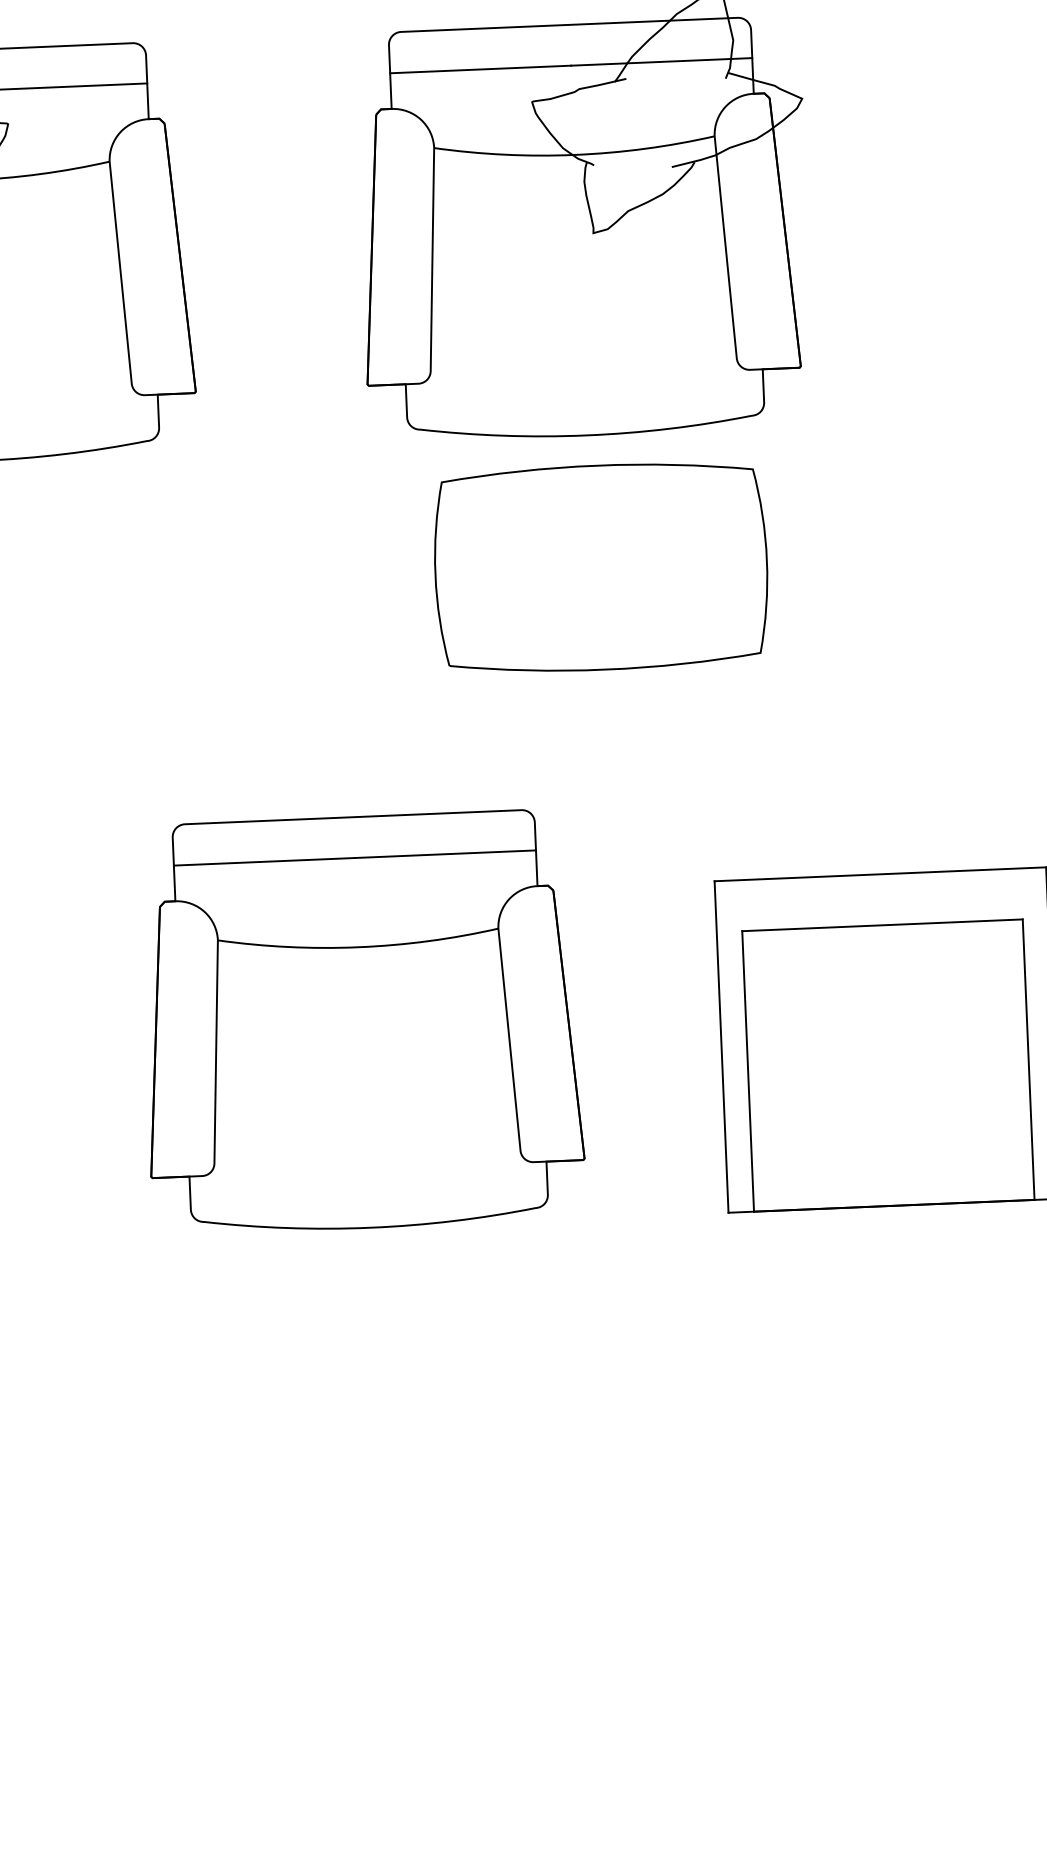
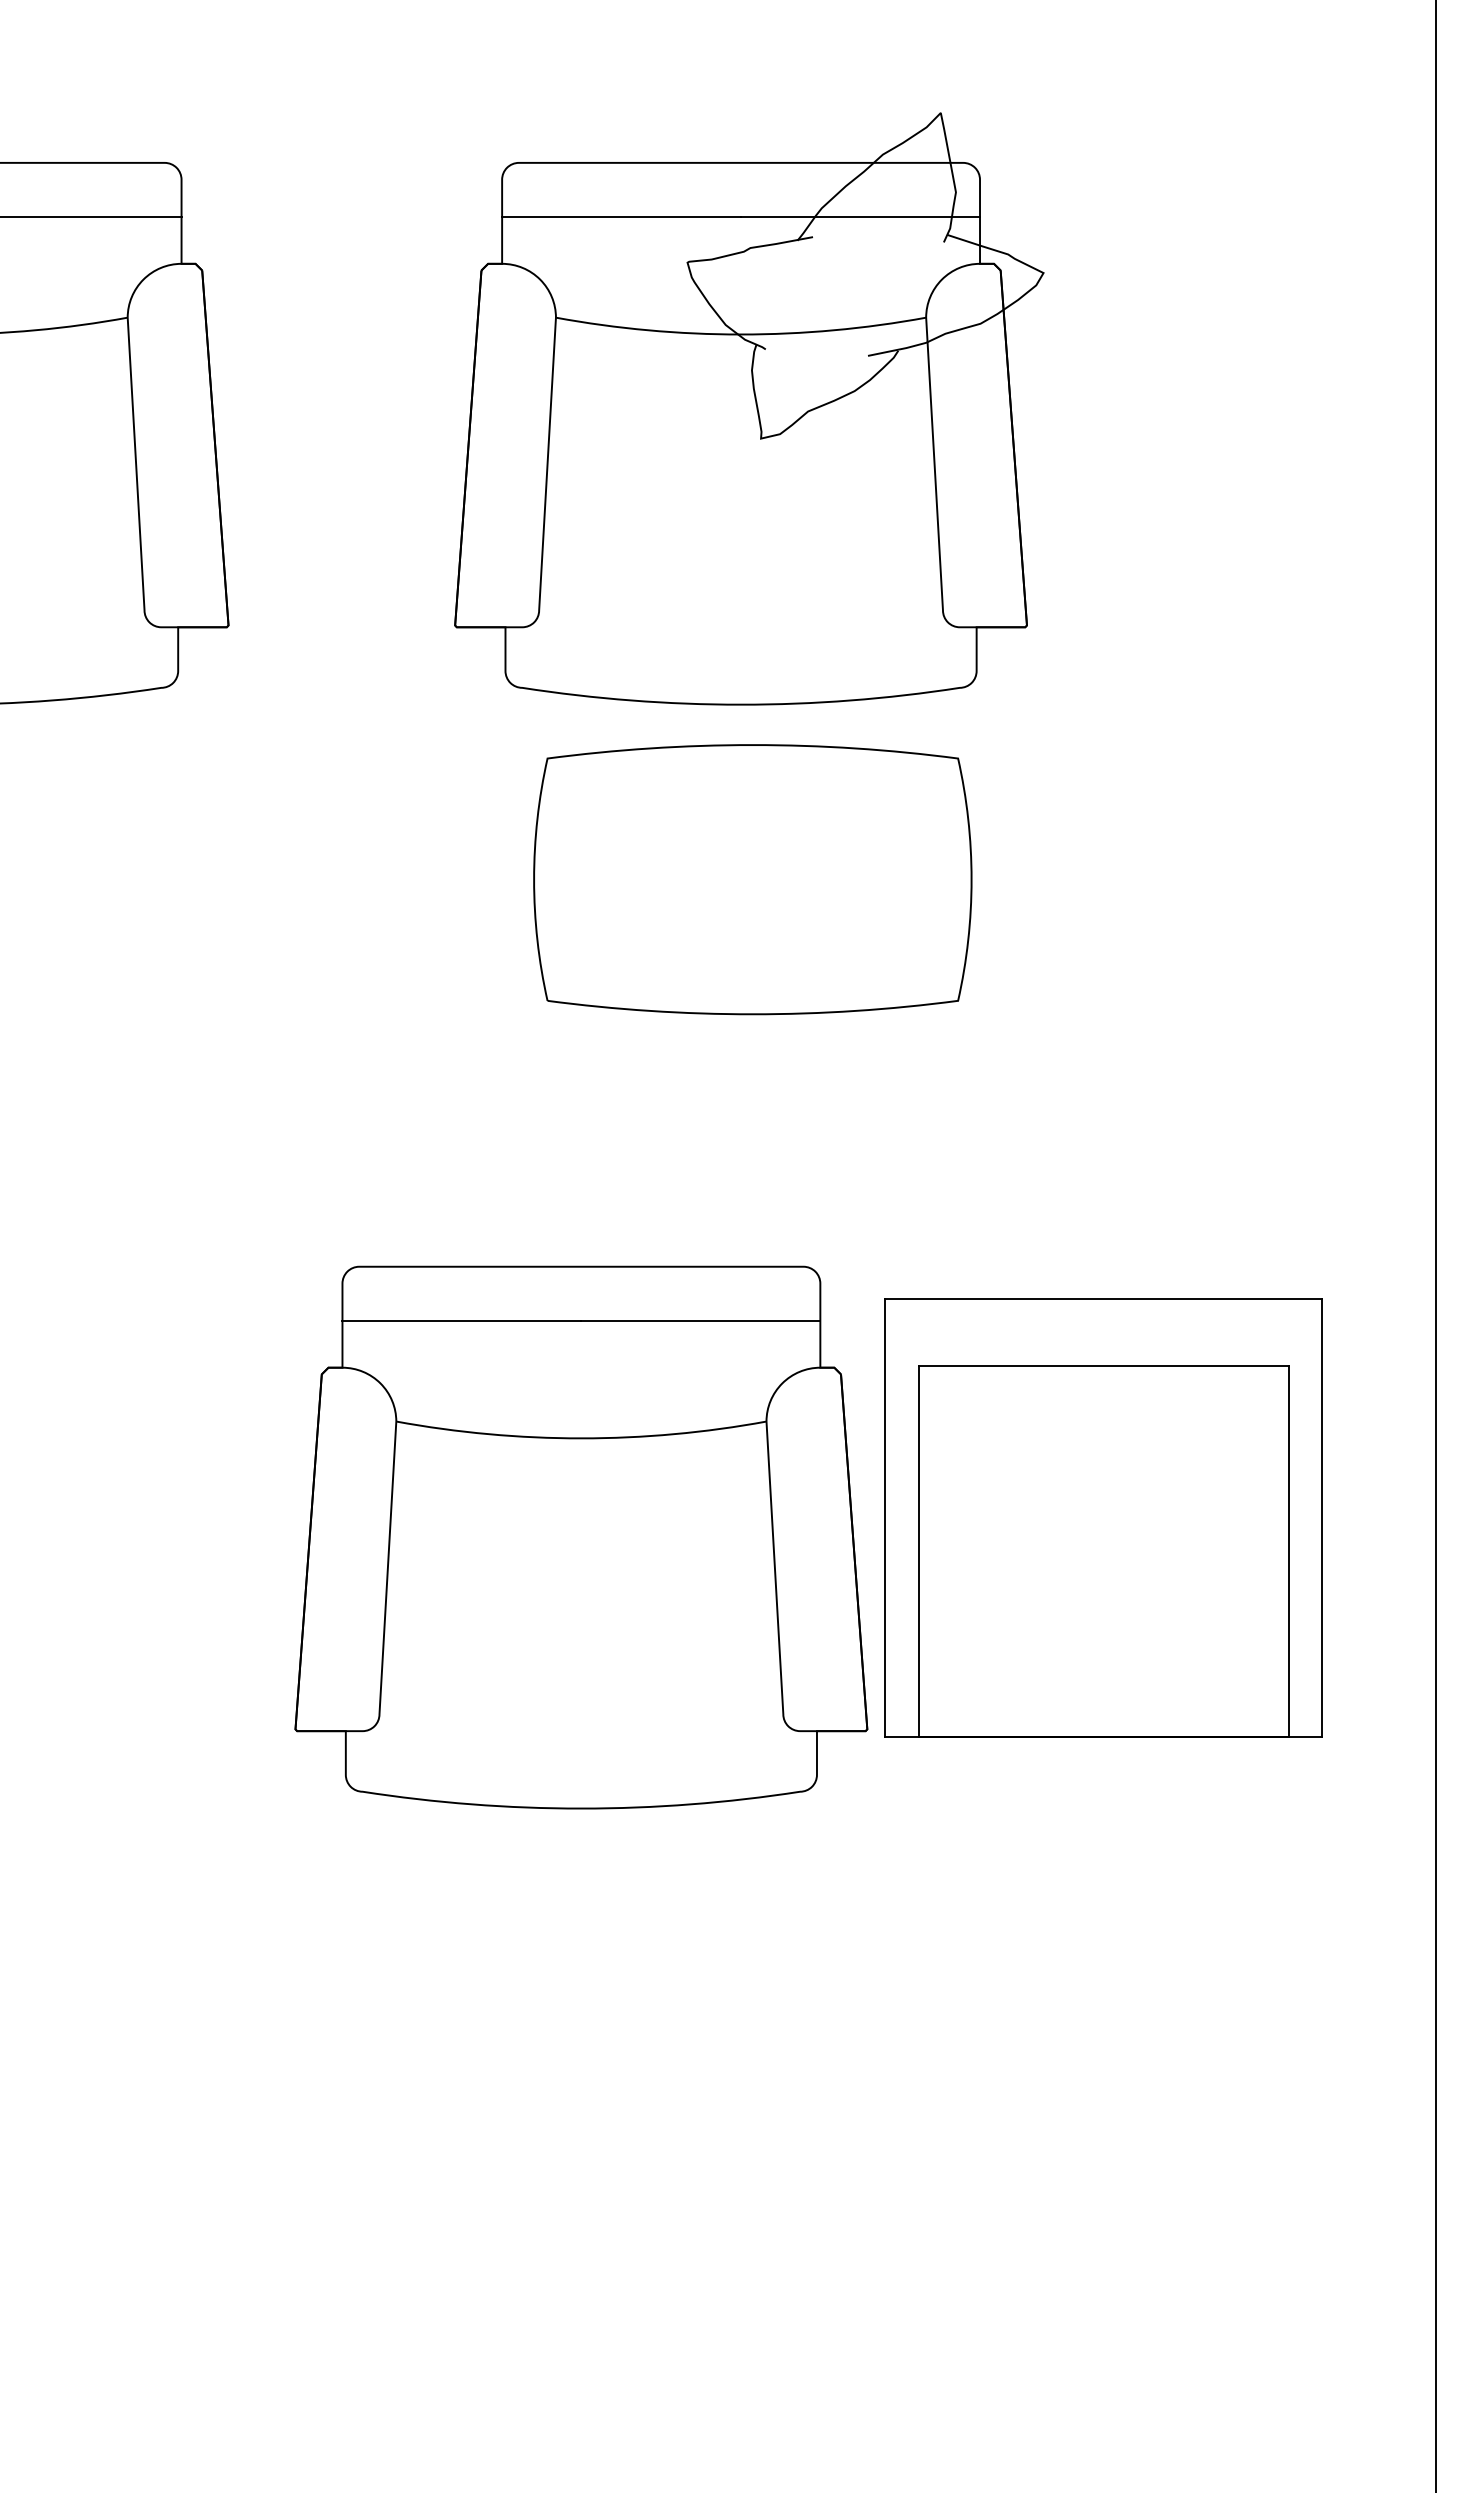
part: (361, 1022) -> (581, 1537), moved

